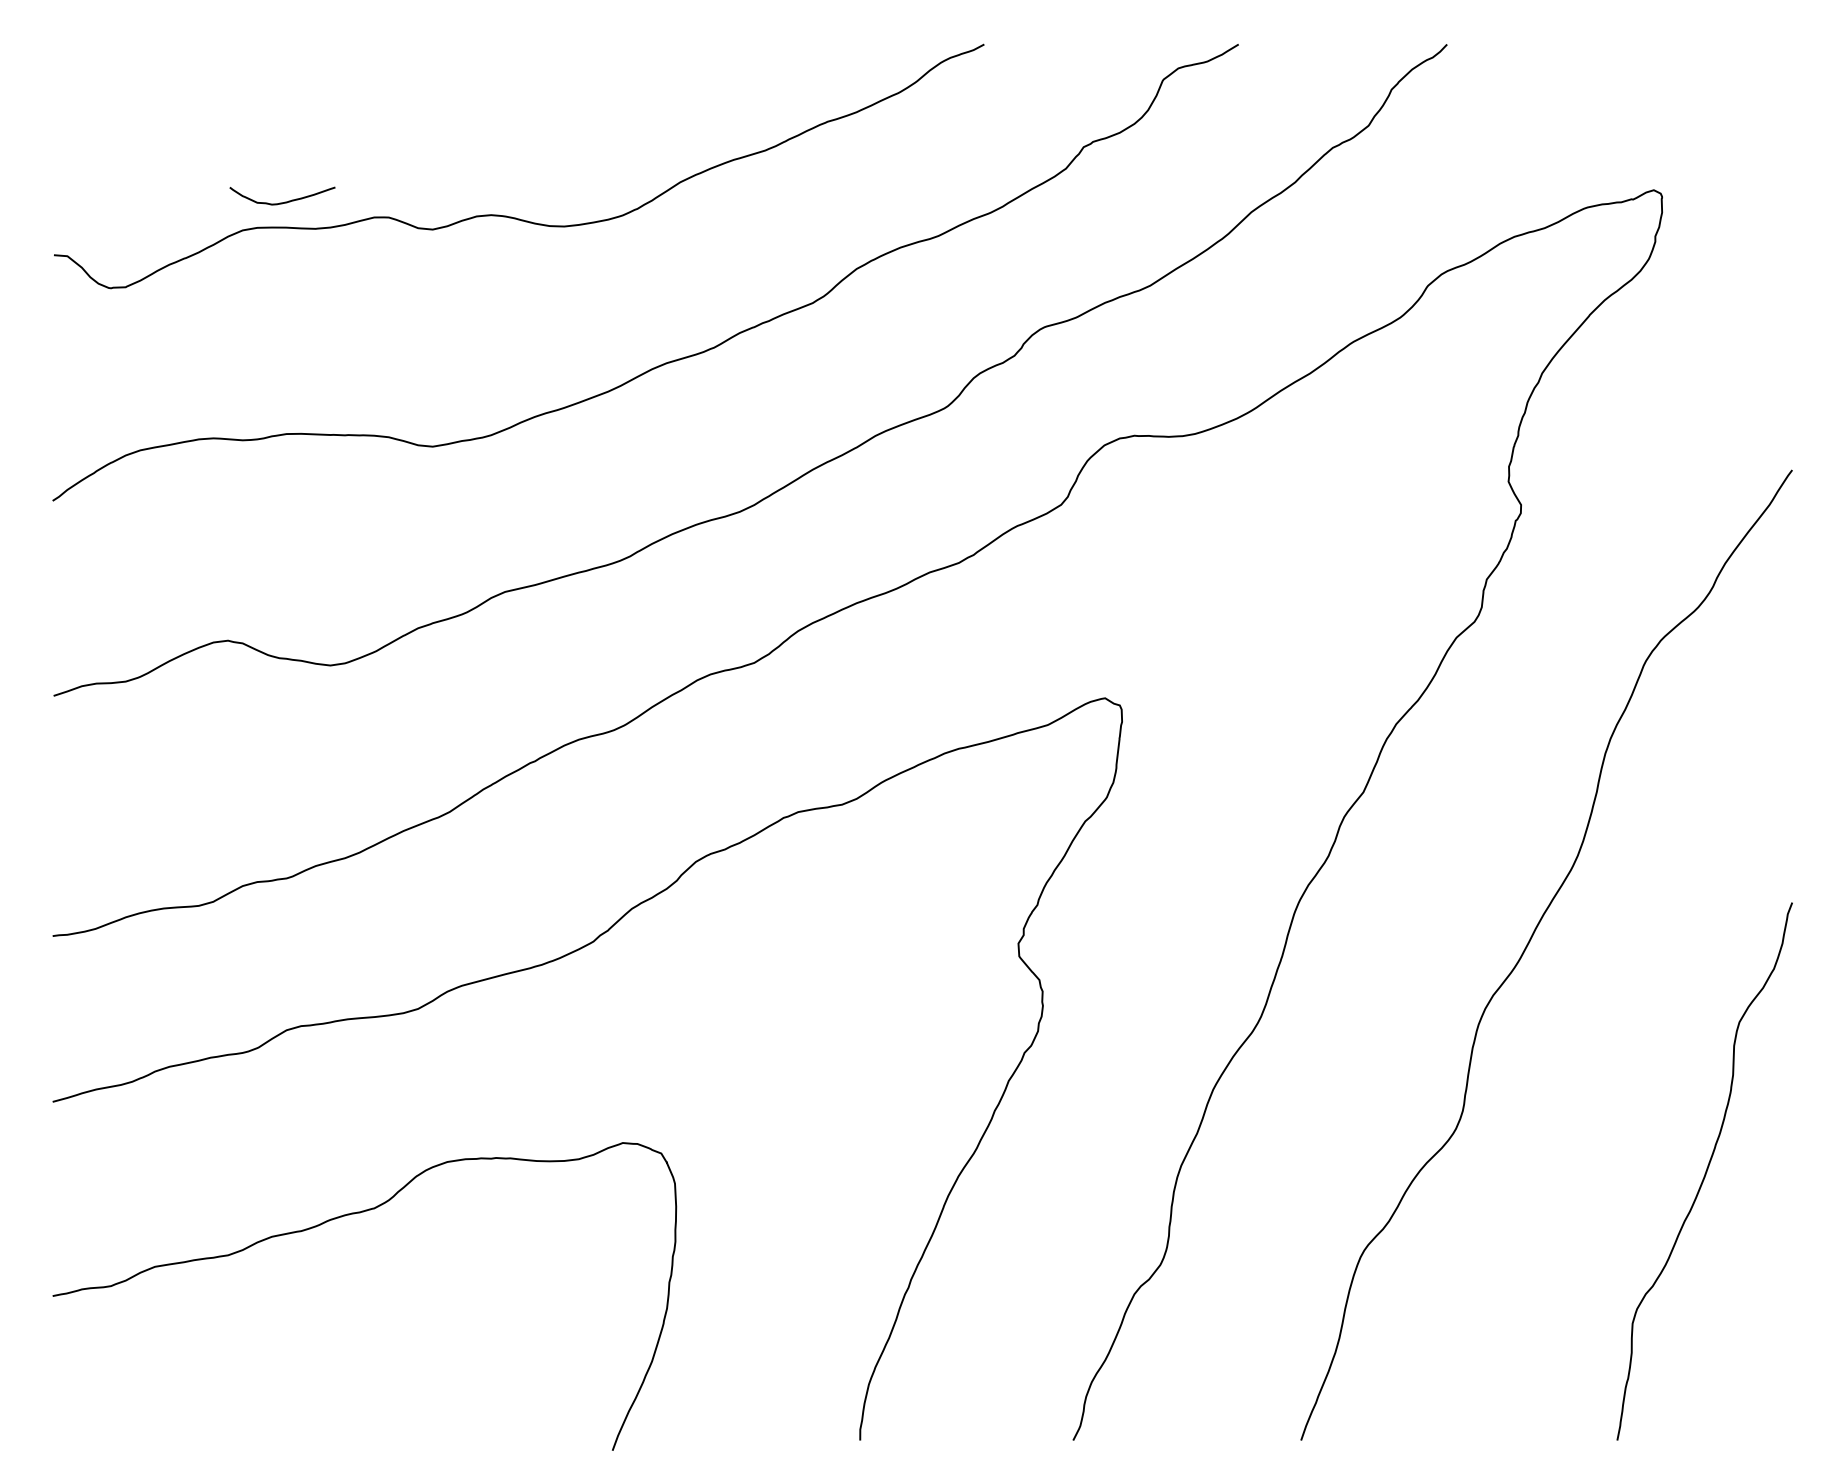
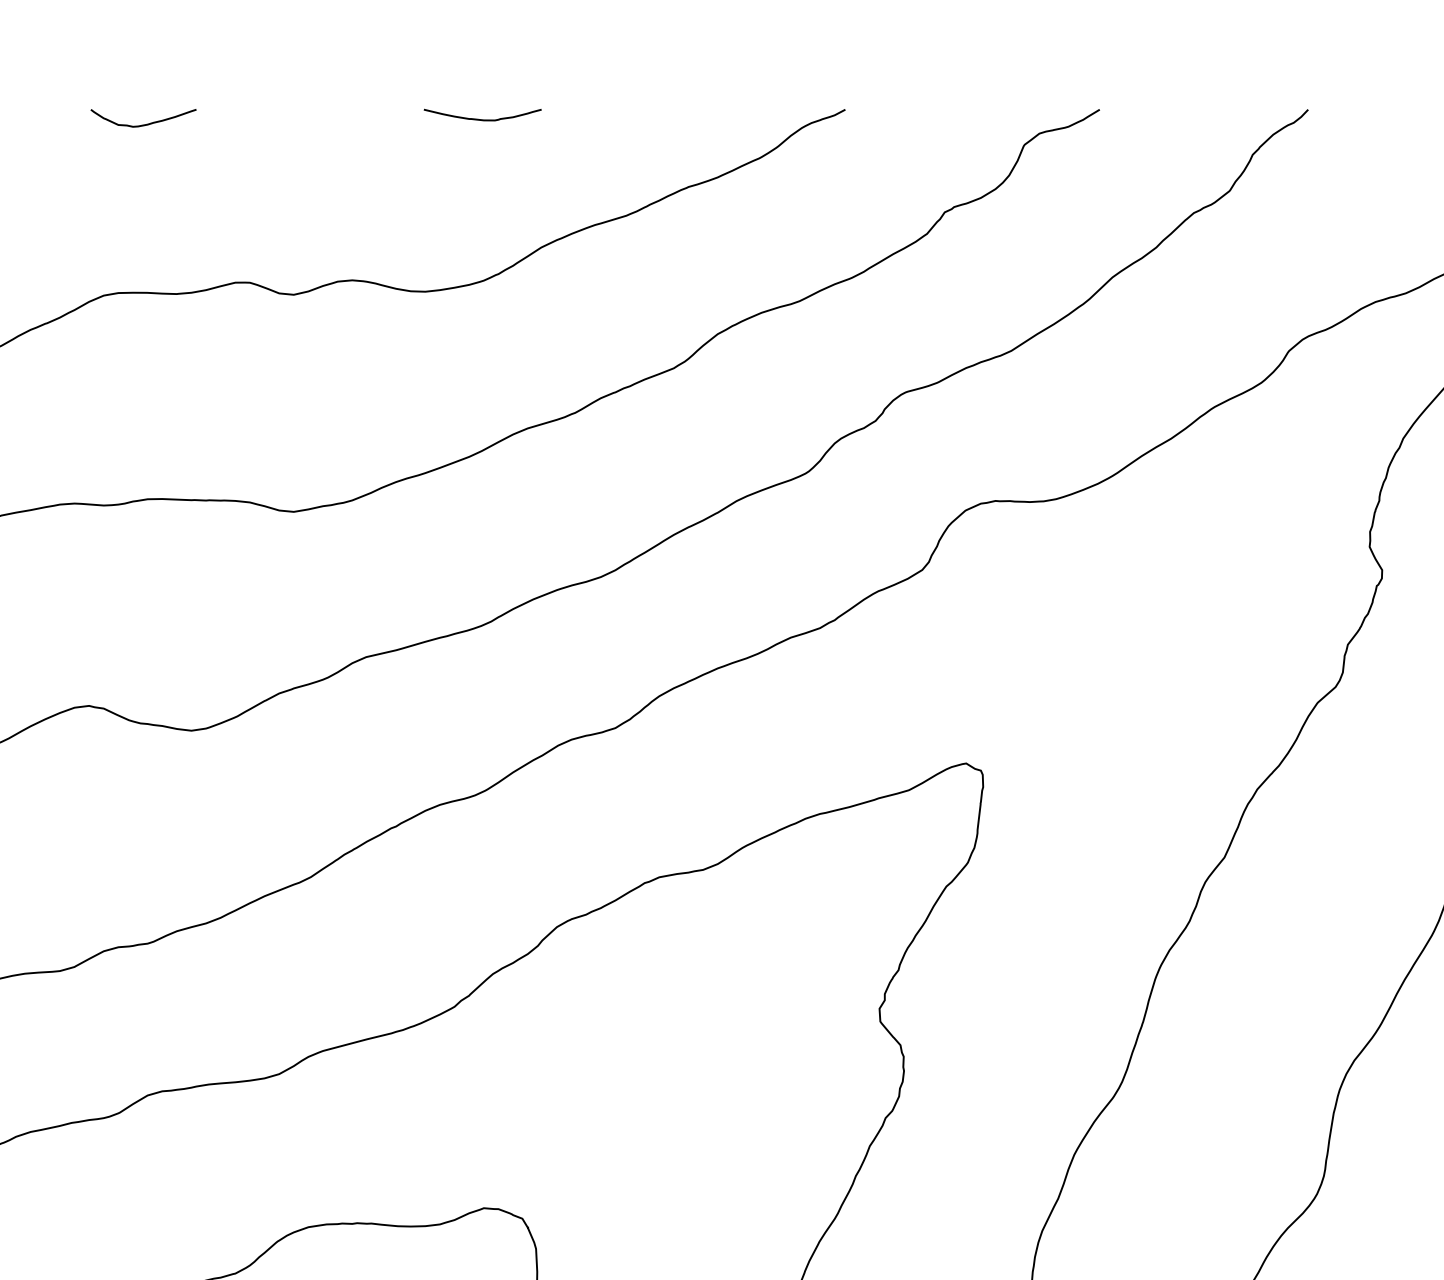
curve: (619, 53) -> (480, 118), added
curve: (284, 201) -> (145, 123), moved

